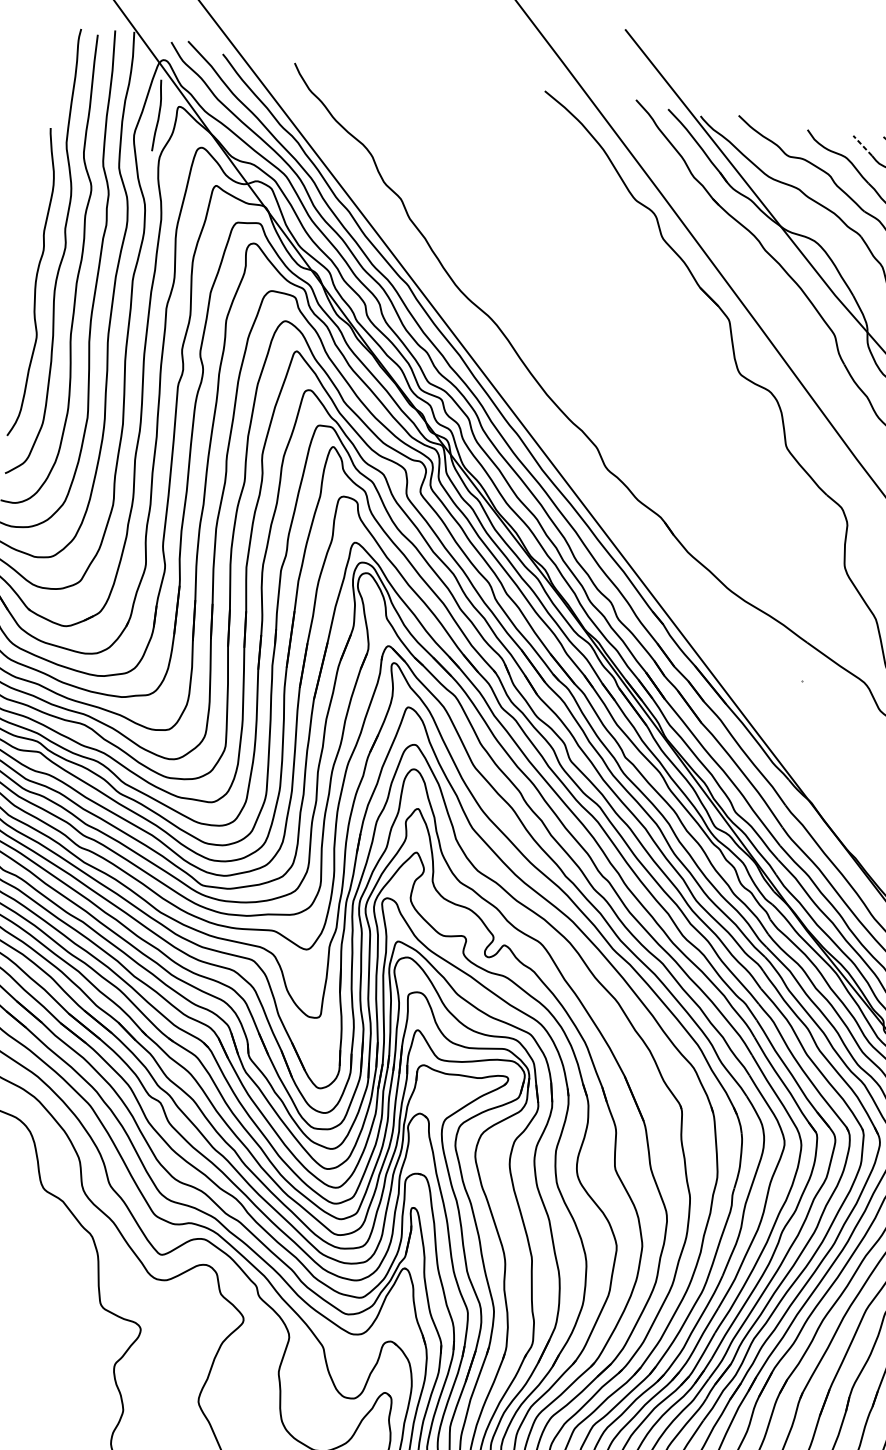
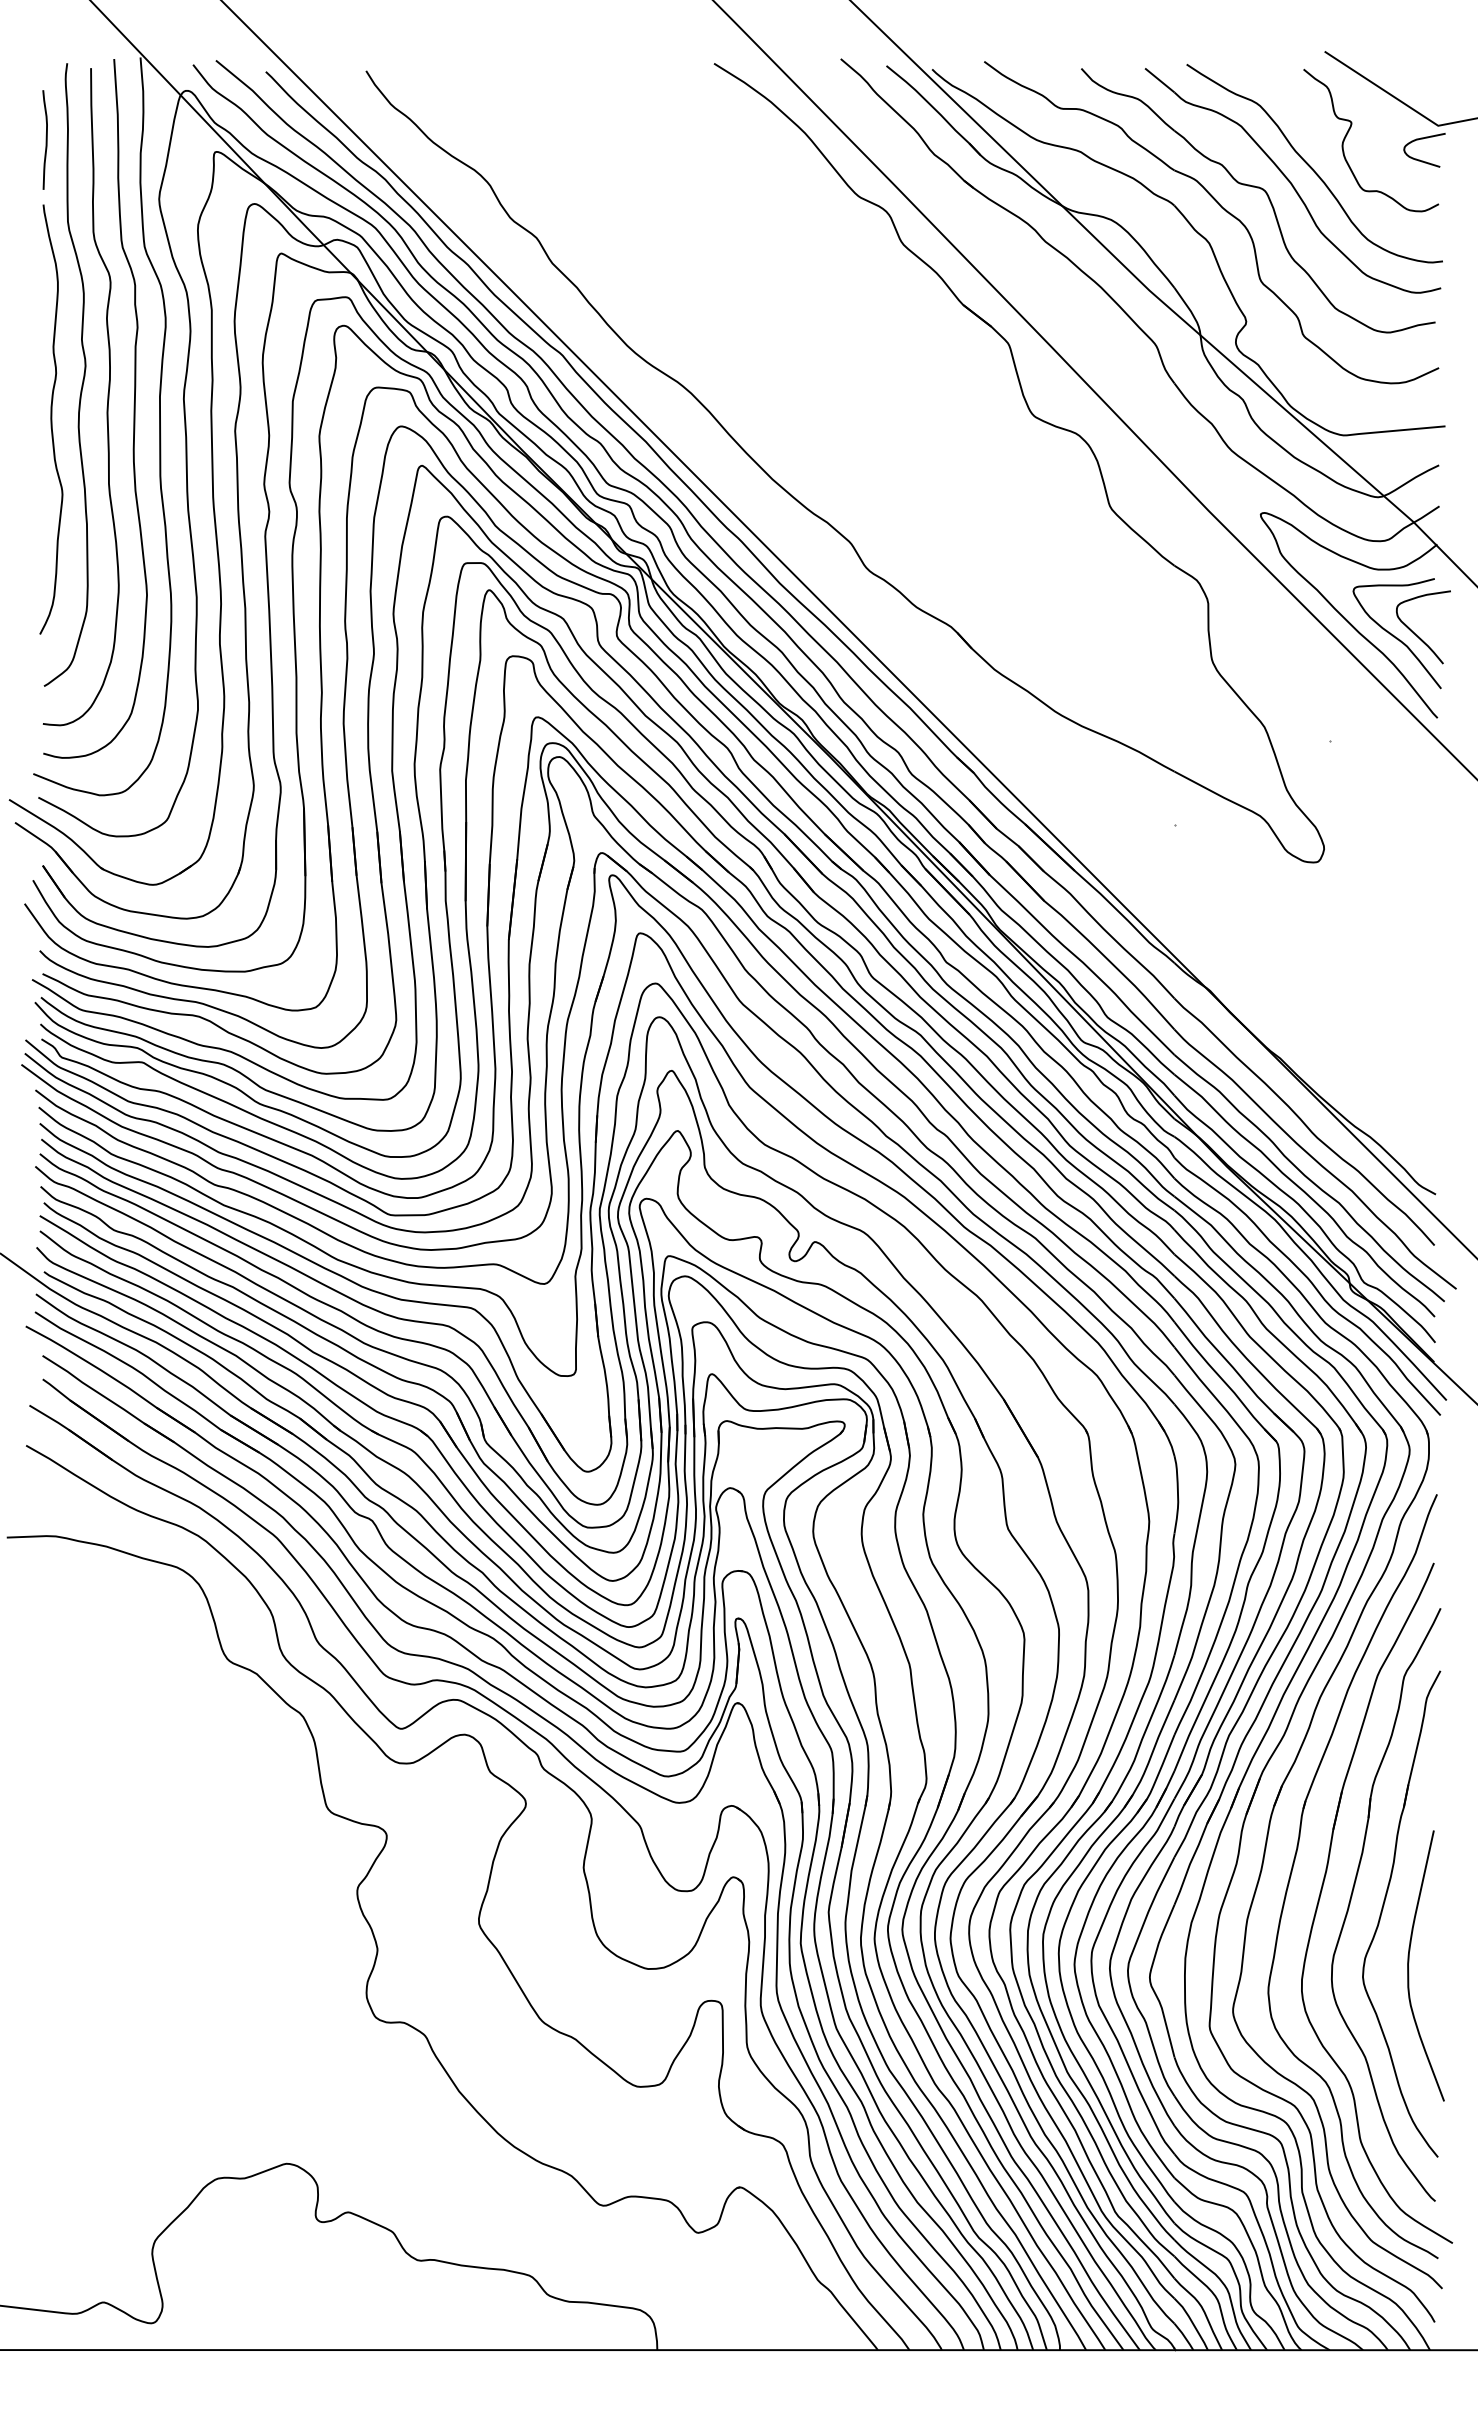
curve: (158, 115) -> (45, 139), moved
line: (862, 145) -> (1159, 80), dashed -> solid

